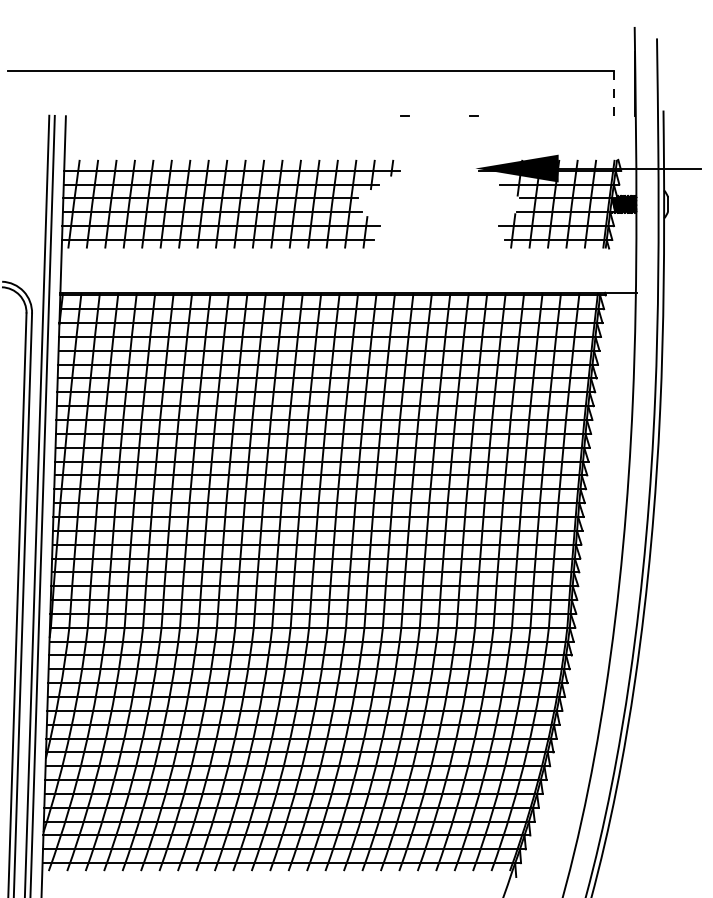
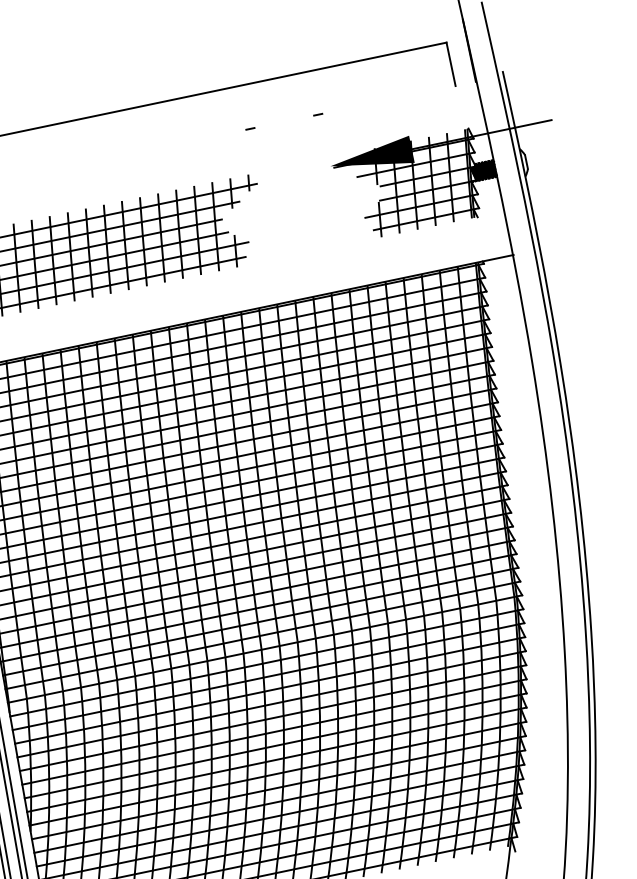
line: (614, 93) -> (451, 64), dashed -> solid

